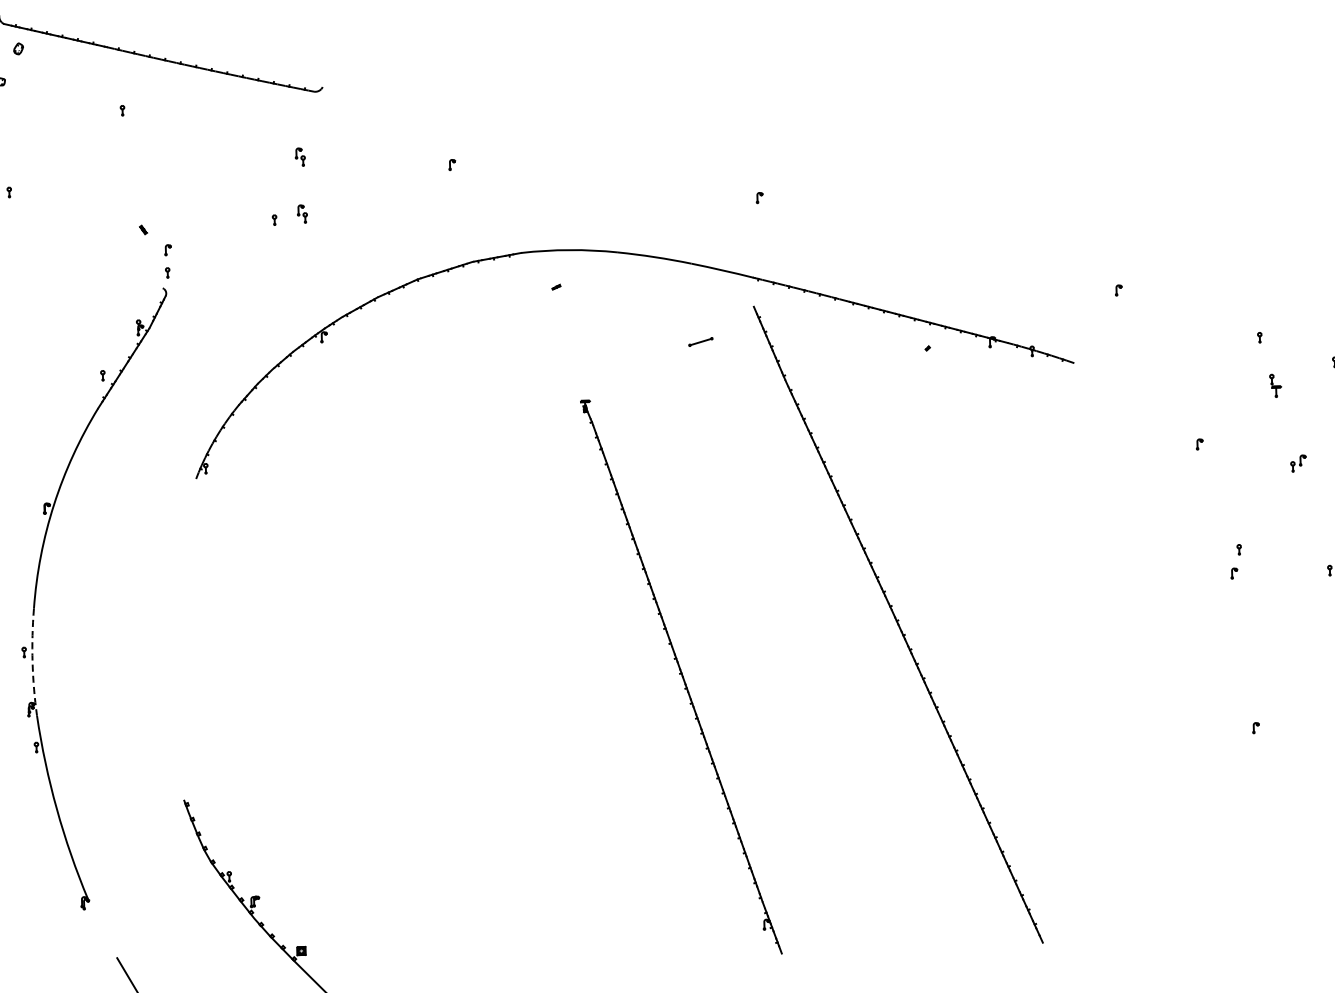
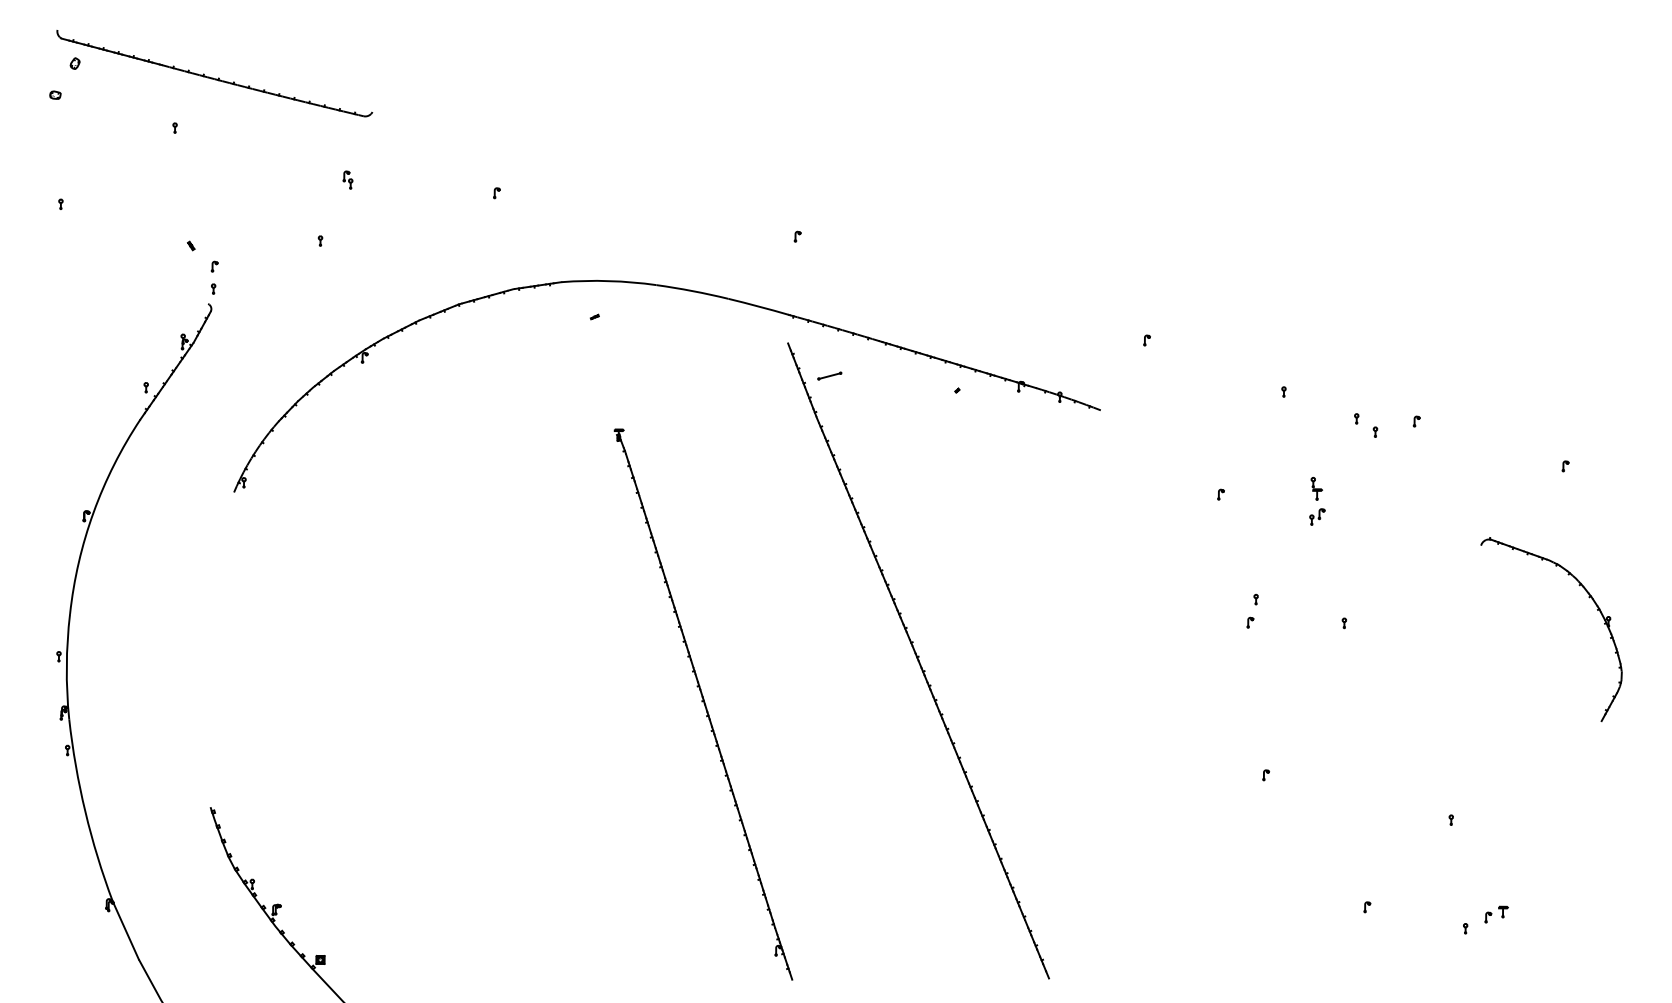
part: (301, 213) -> (347, 235), removed
line: (700, 341) -> (829, 375), moved
part: (1275, 385) -> (1316, 488), moved
arc: (32, 662) -> (66, 666), dashed -> solid
line: (102, 928) -> (125, 930), added

